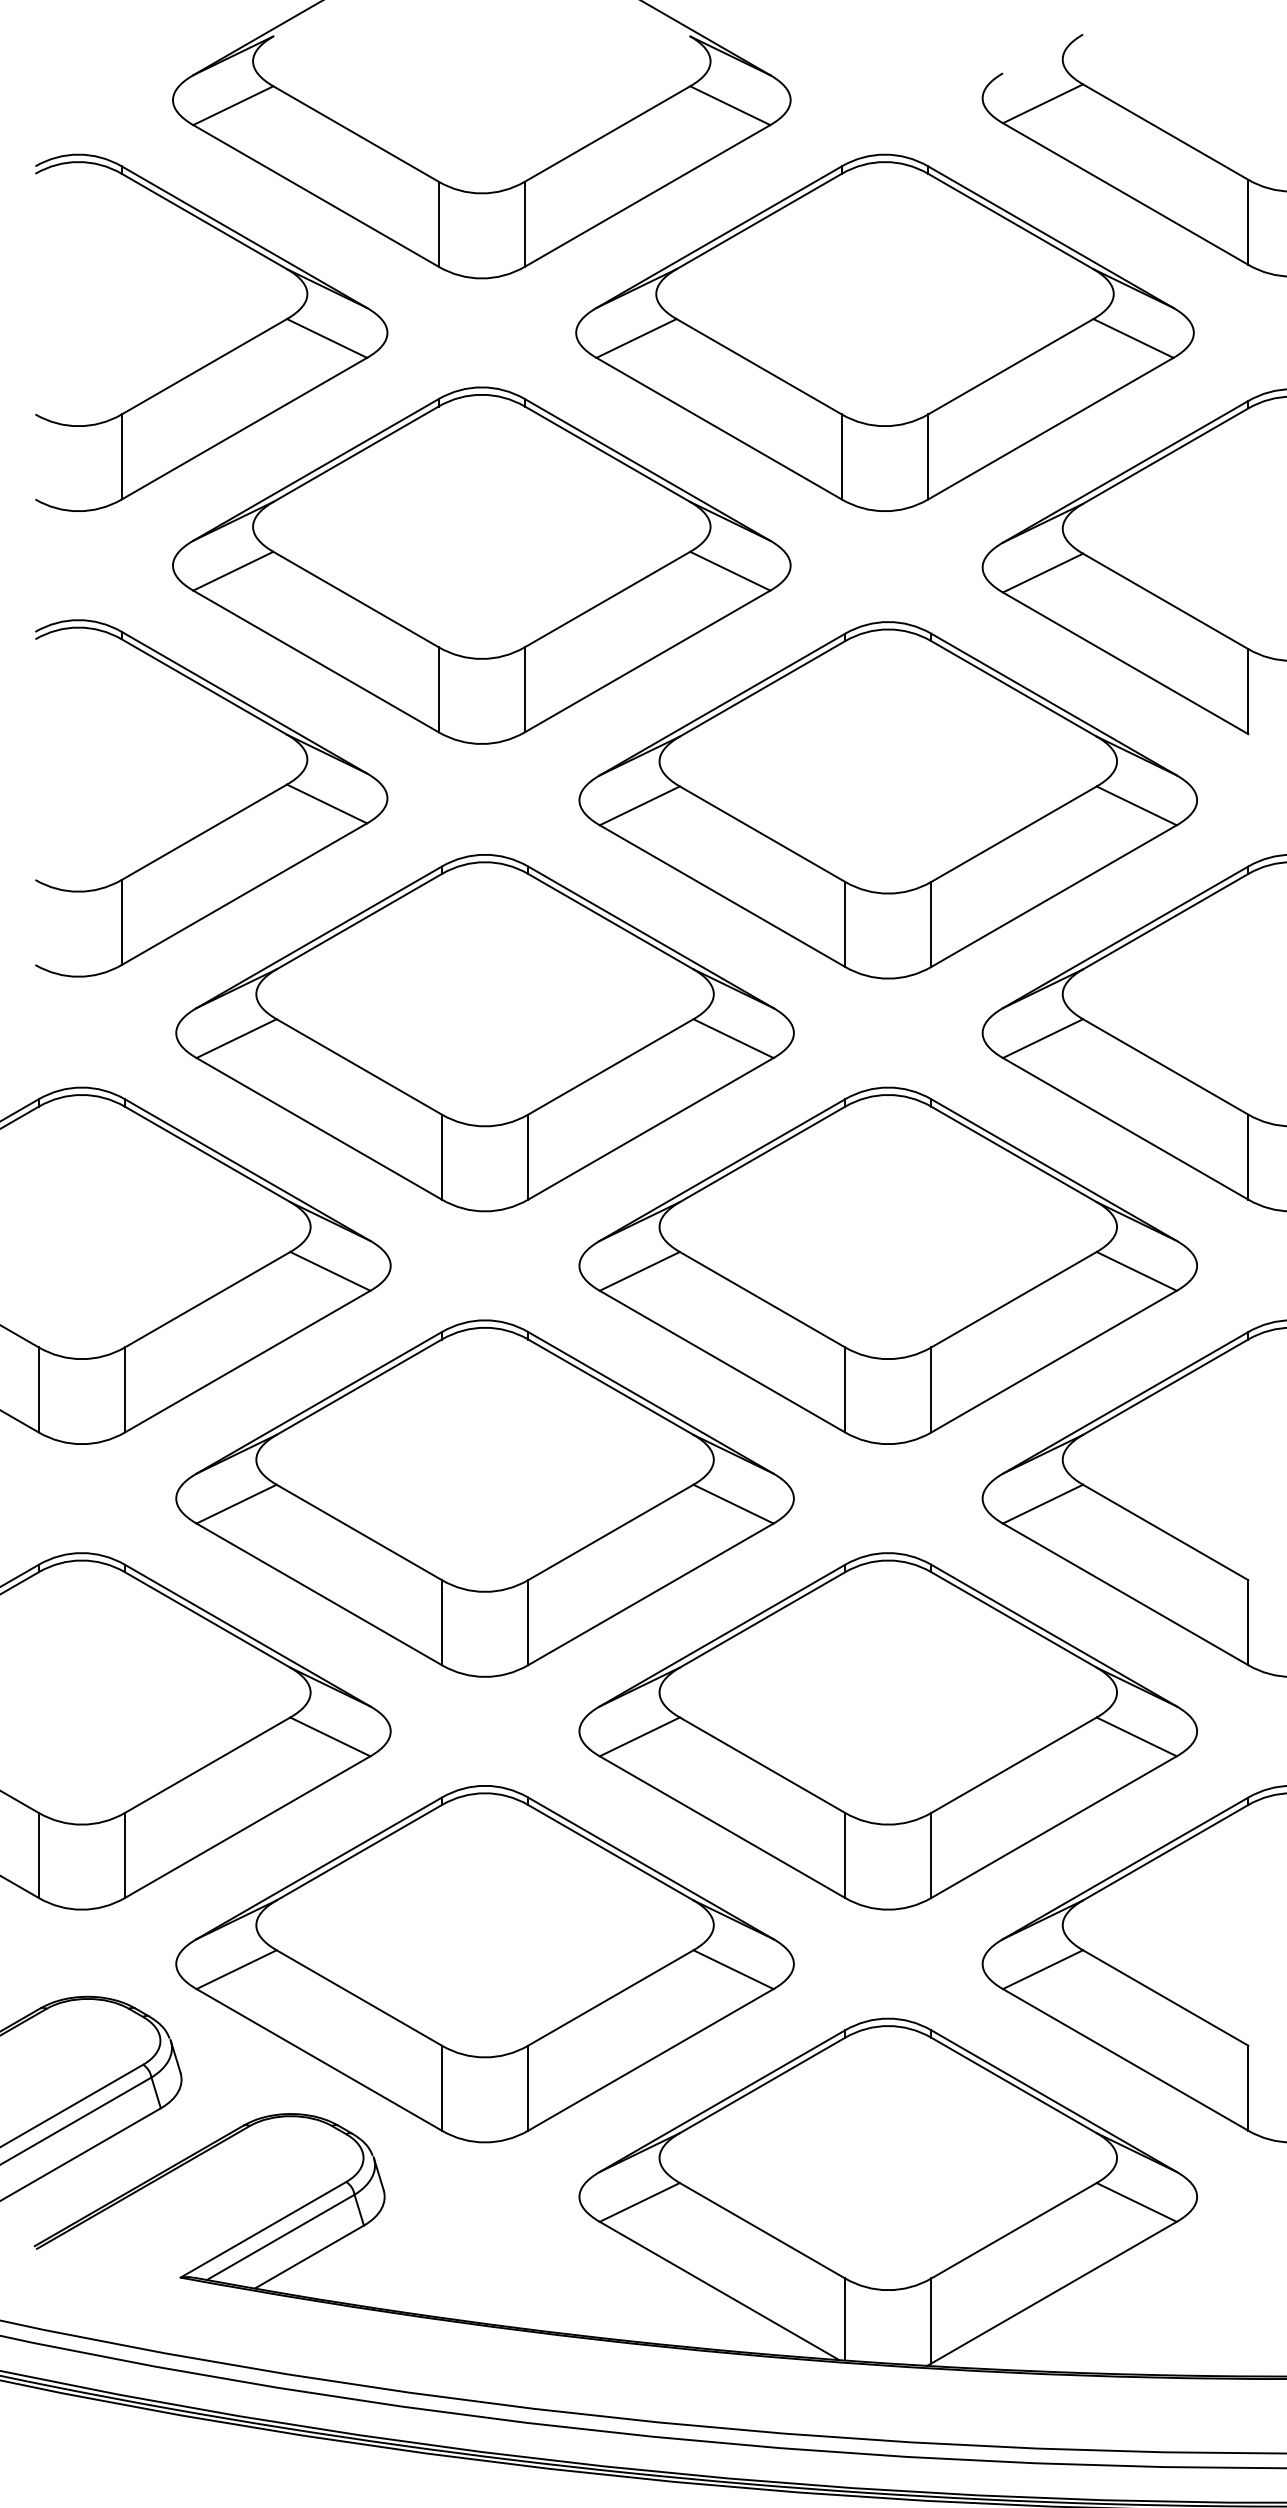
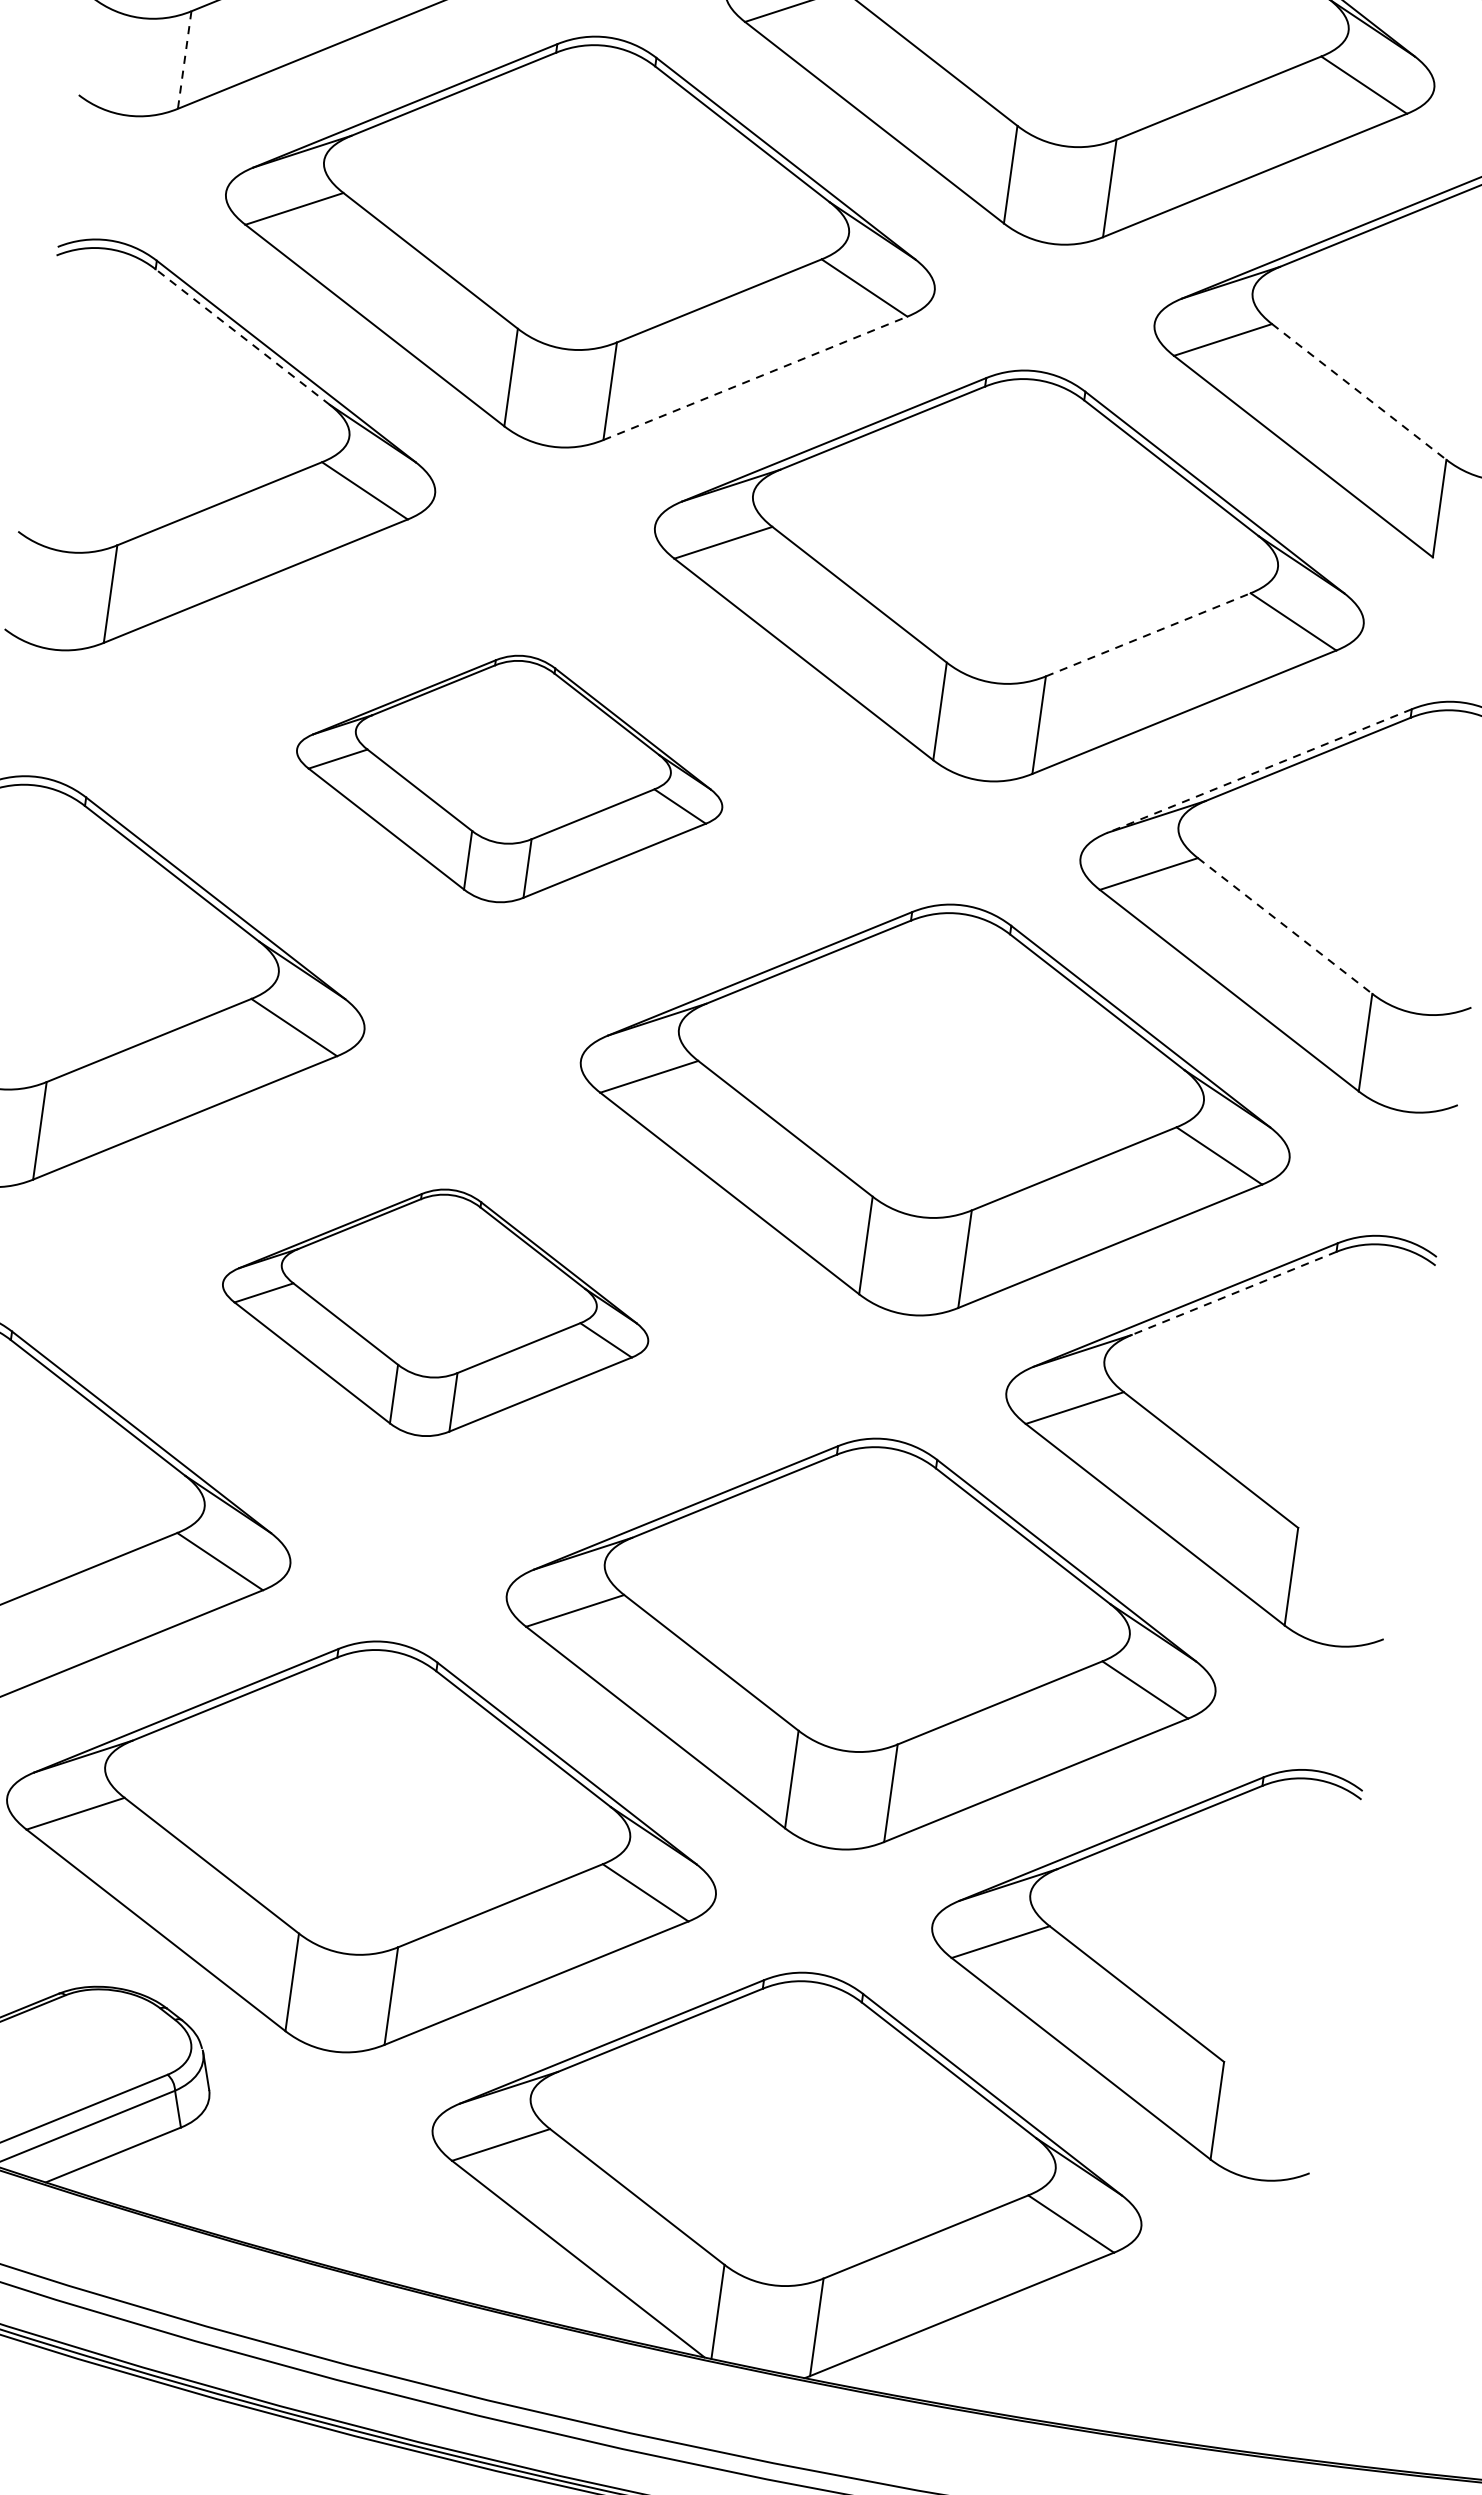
line: (121, 456) -> (184, 59), solid -> dashed
line: (1166, 601) -> (1360, 392), solid -> dashed
line: (647, 661) -> (755, 378), solid -> dashed
line: (204, 686) -> (243, 336), solid -> dashed
line: (1014, 833) -> (1148, 634), solid -> dashed
line: (1125, 937) -> (1259, 771), solid -> dashed
part: (484, 1033) -> (508, 779), size x0.6
line: (1166, 1067) -> (1285, 926), solid -> dashed
line: (1165, 1387) -> (1233, 1293), solid -> dashed
part: (484, 1498) -> (434, 1312), size x0.6

